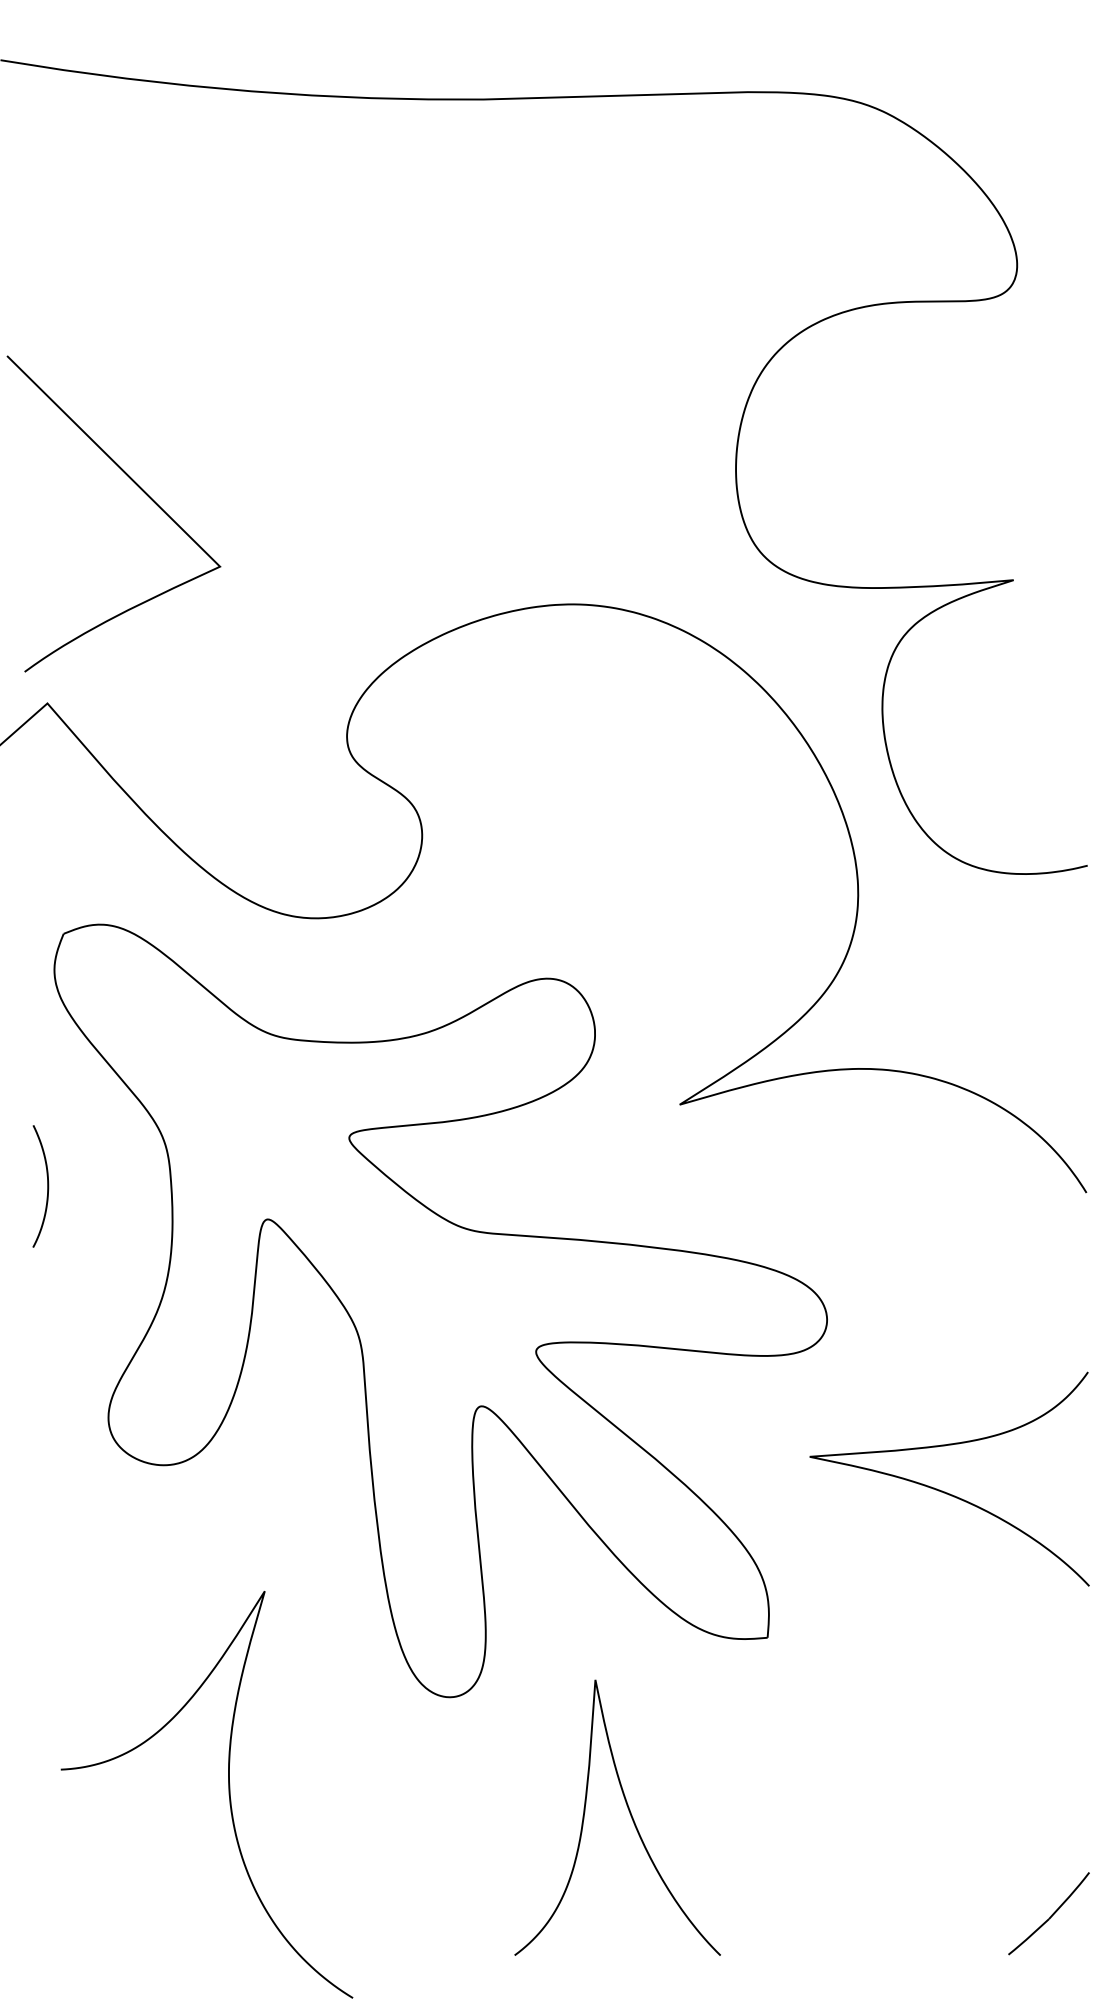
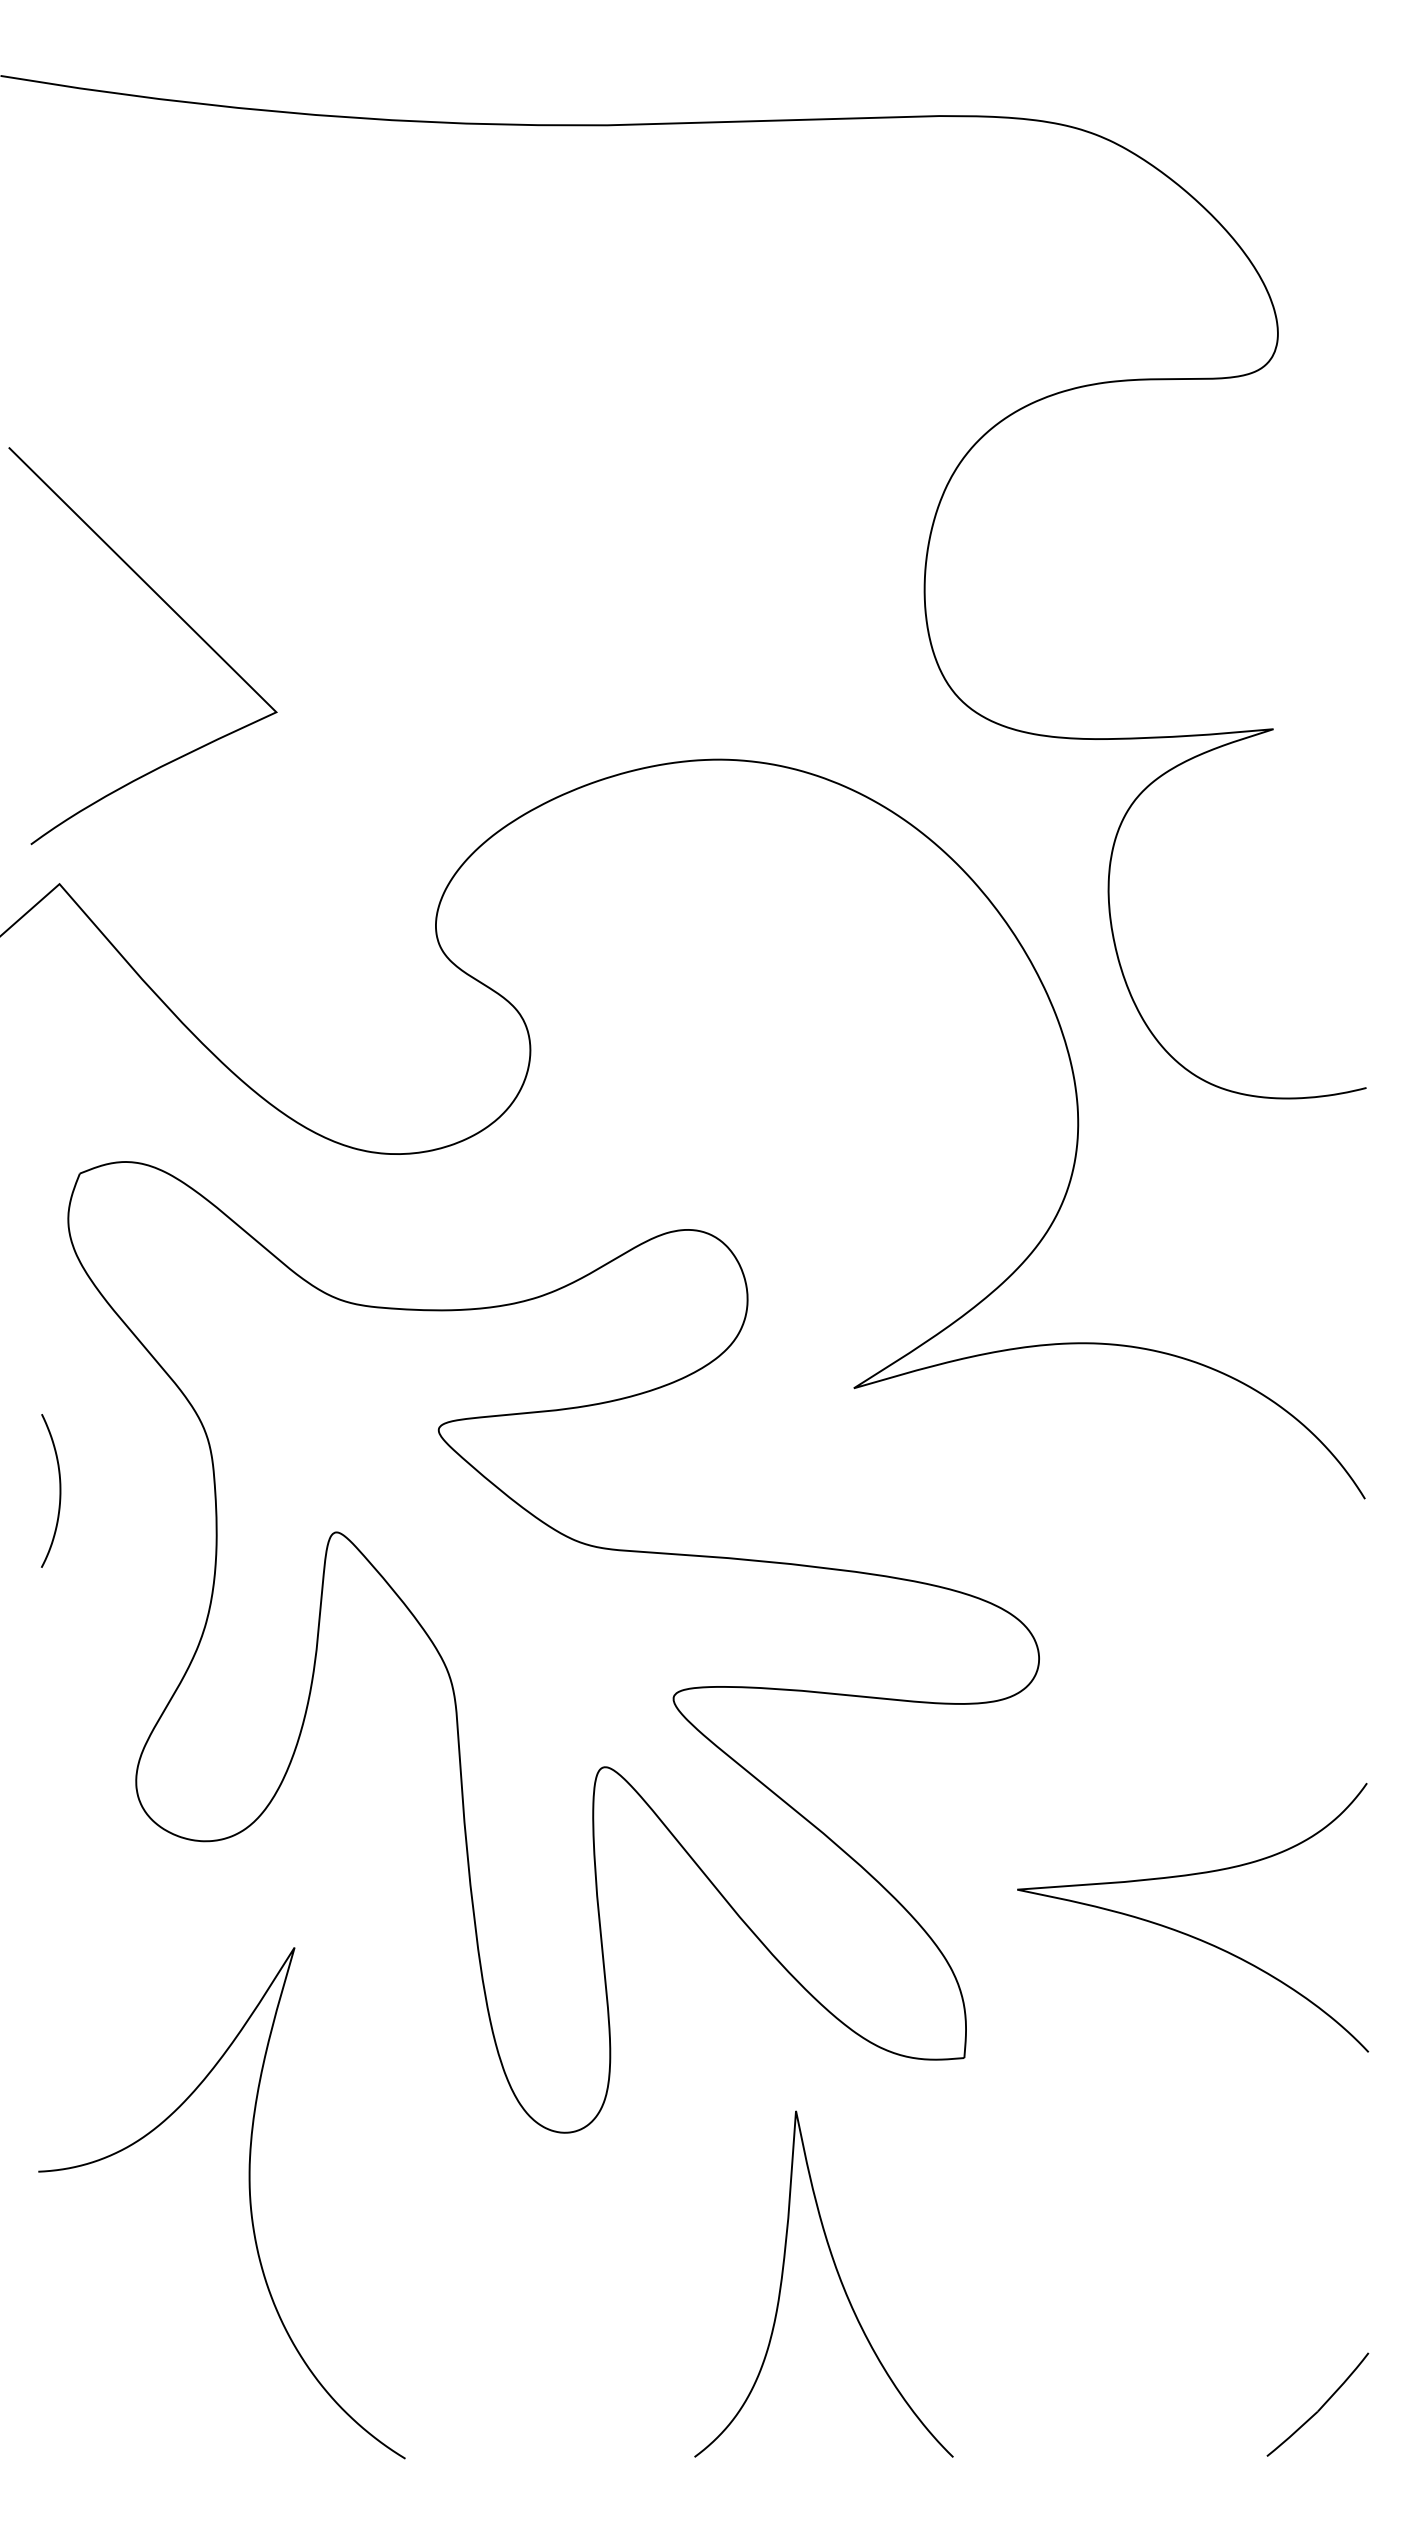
curve: (945, 1491) -> (1187, 1933), moved
curve: (228, 1794) -> (249, 2203), moved
curve: (629, 1812) -> (838, 2277), moved

